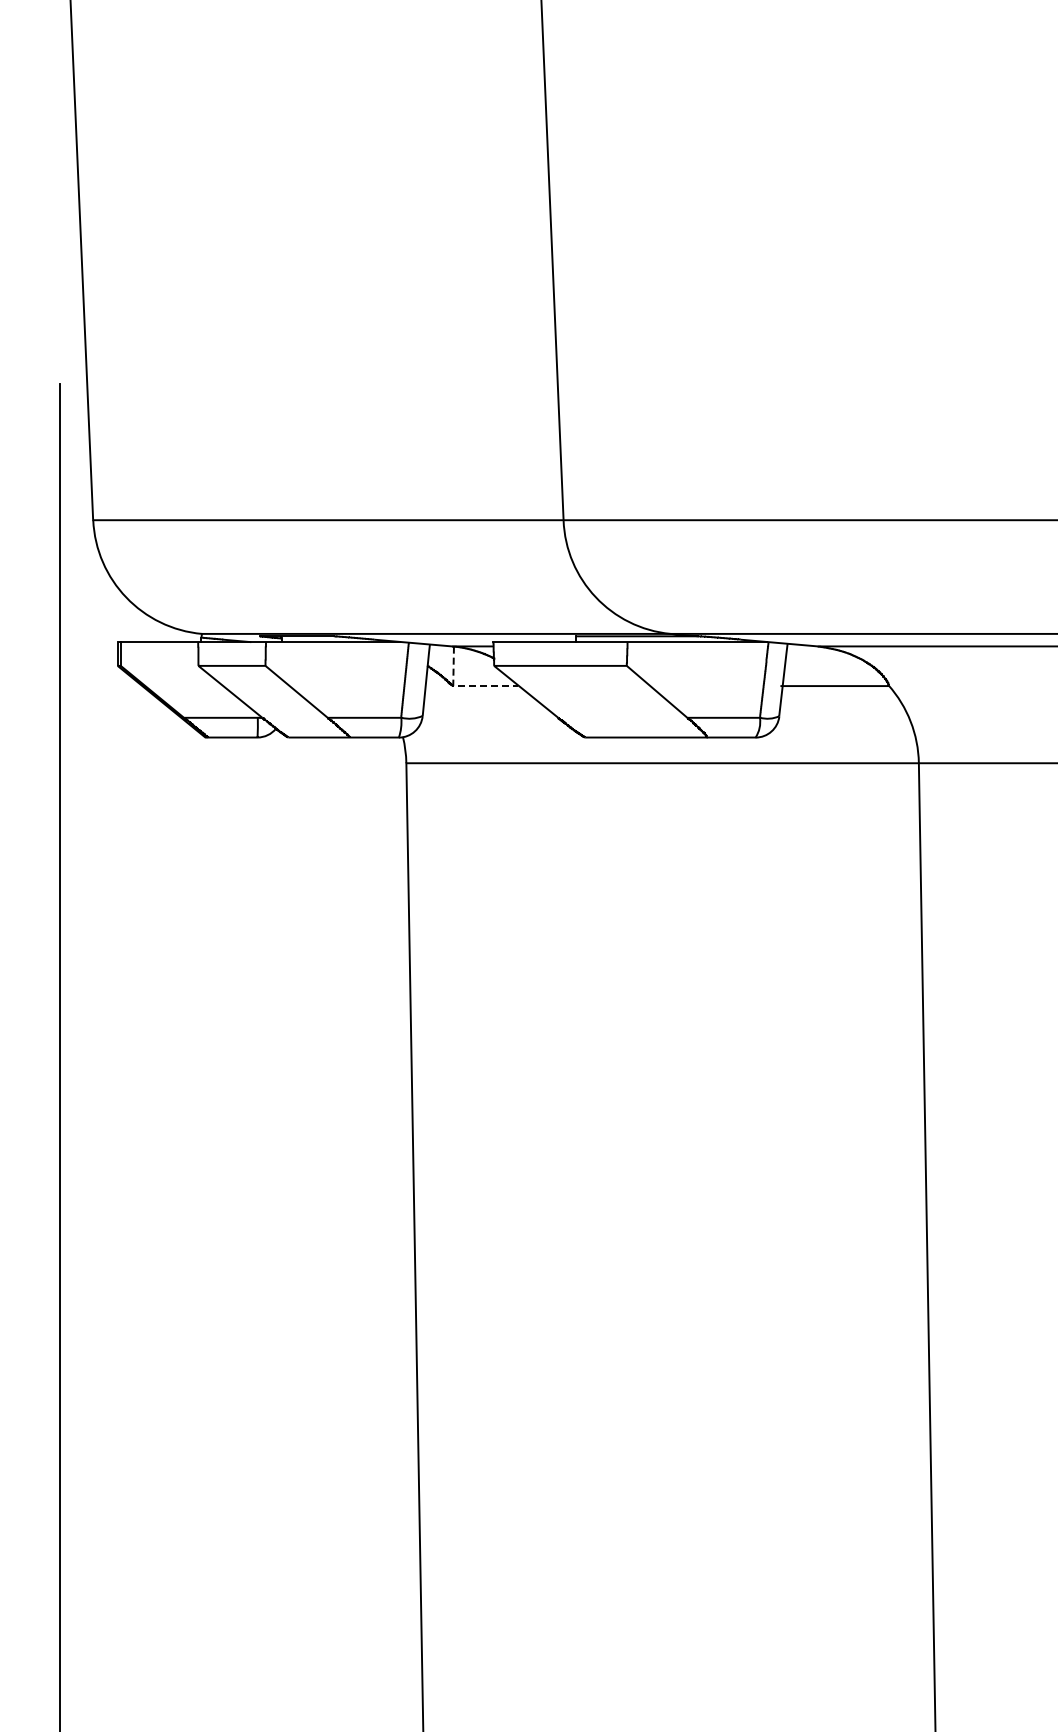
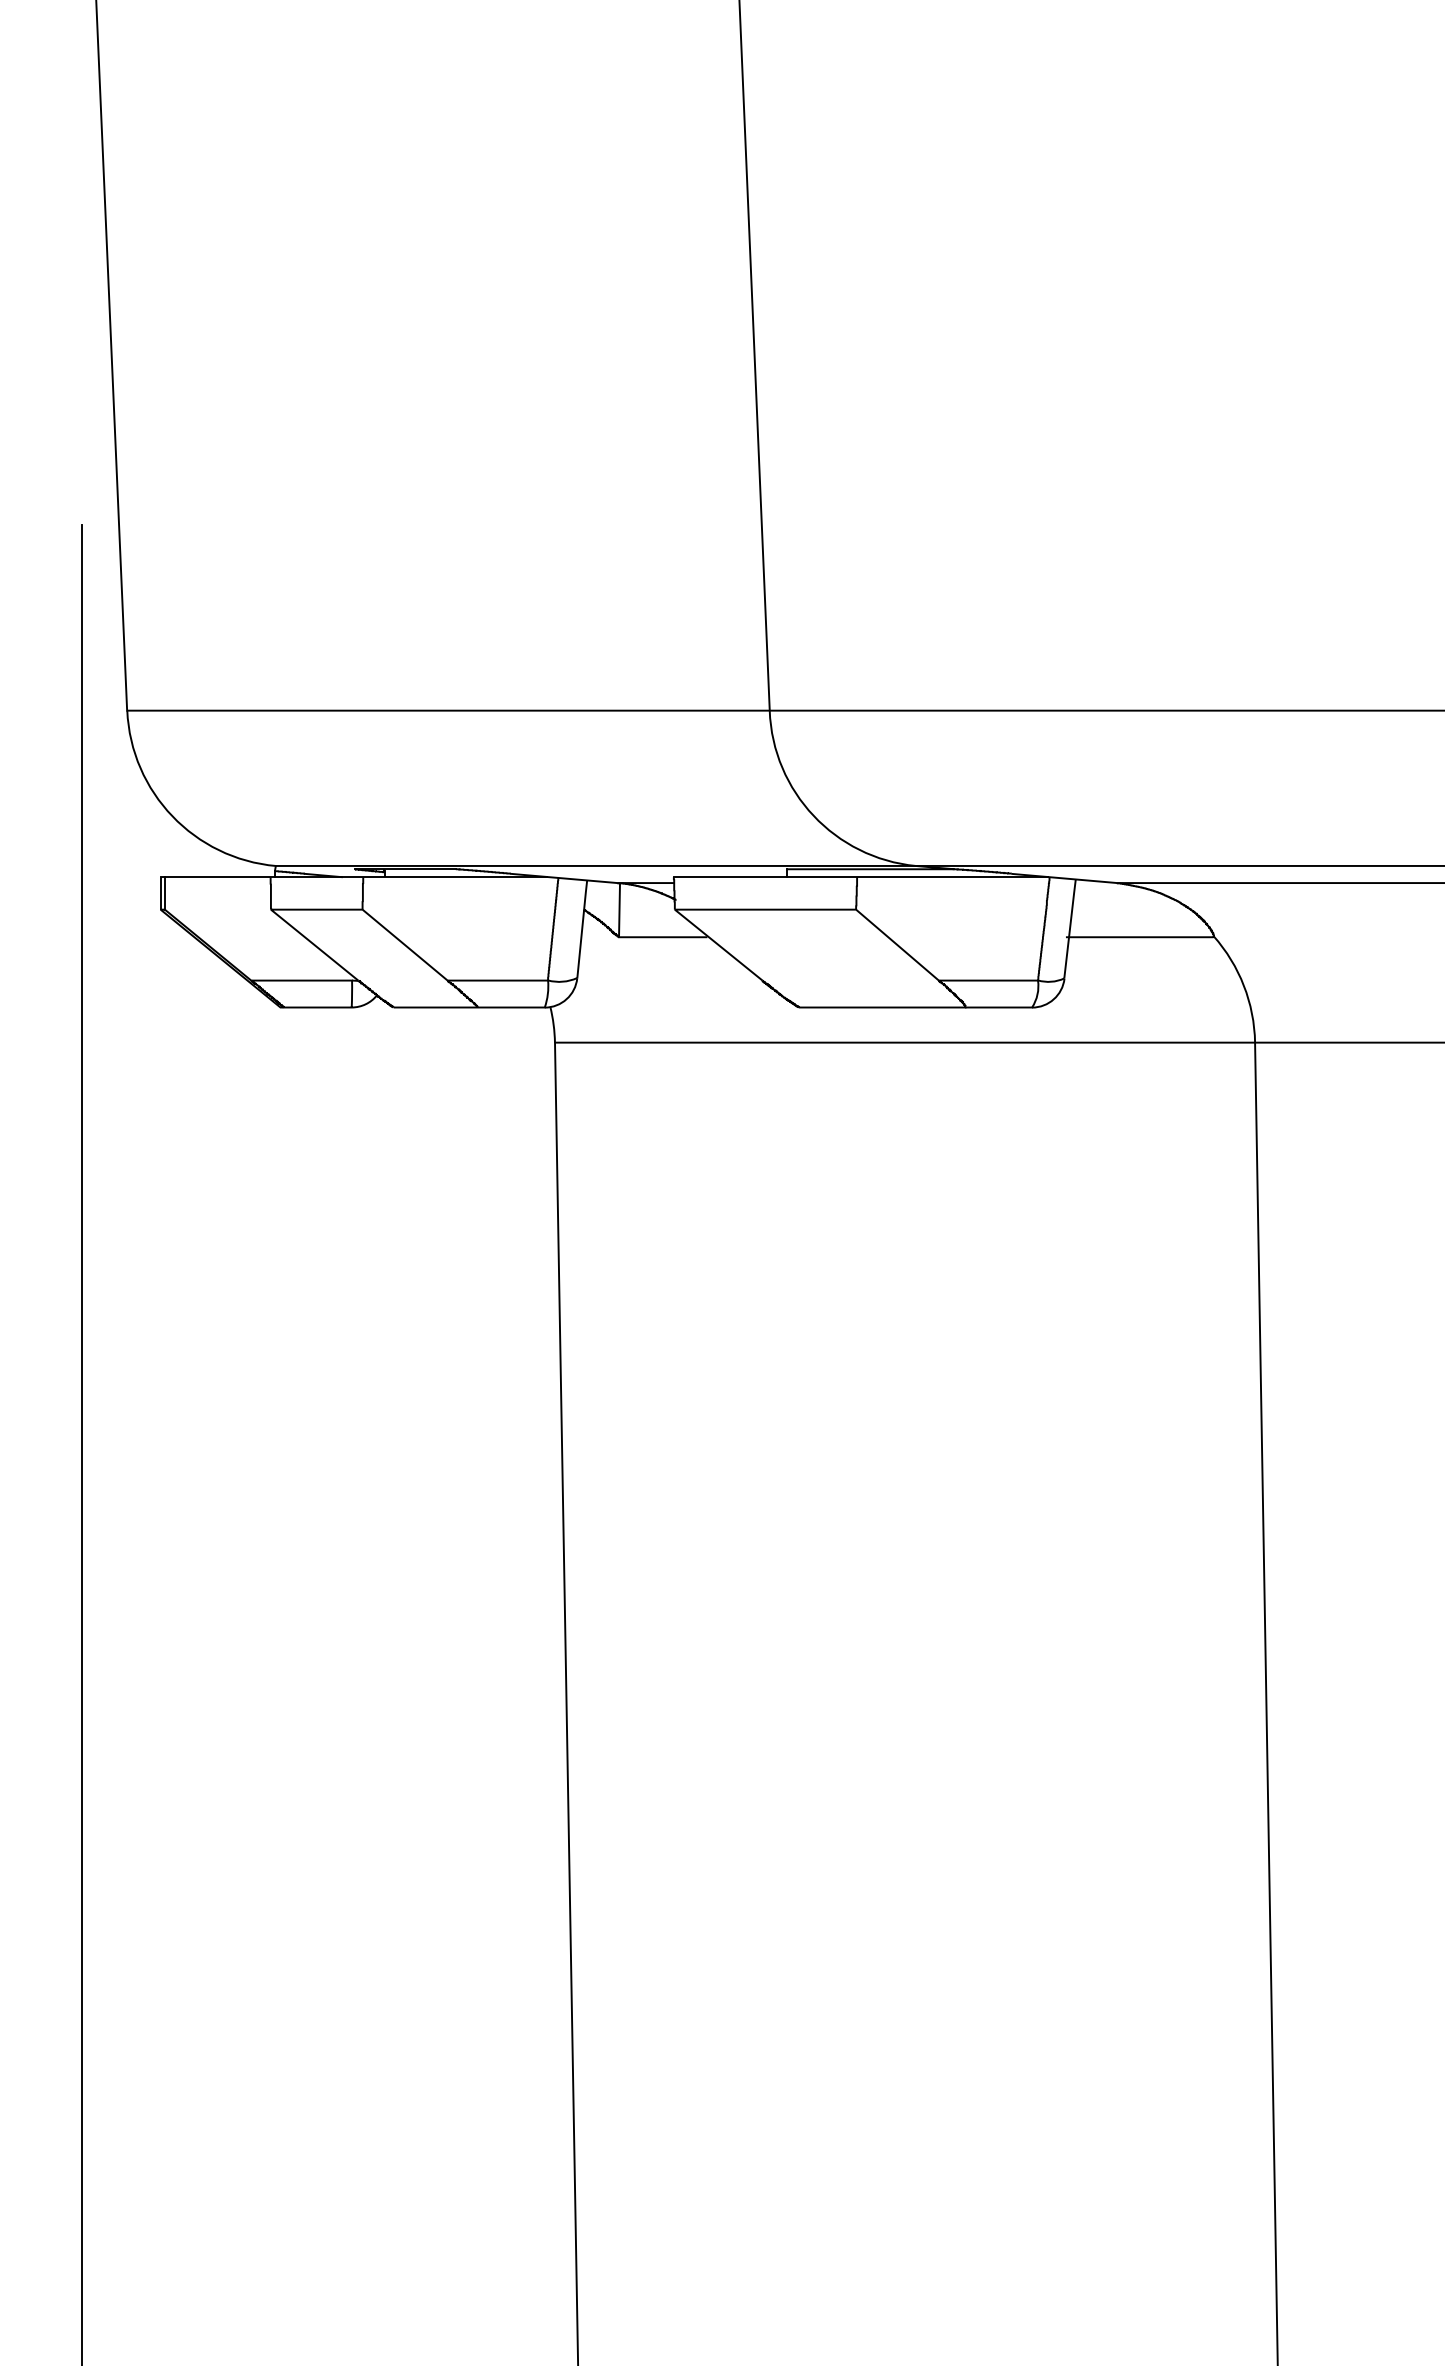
line: (465, 686) -> (635, 937), dashed -> solid

